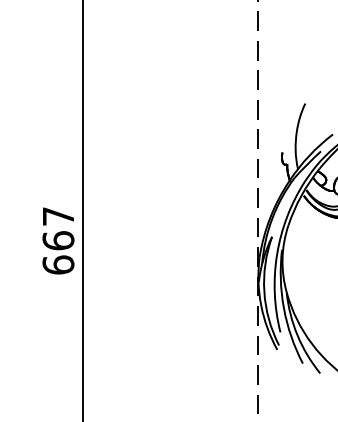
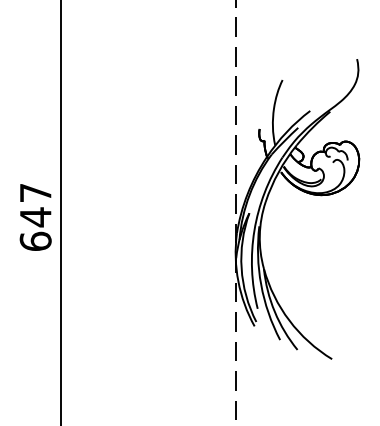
text: (58, 241) -> (35, 217), 667 -> 647

